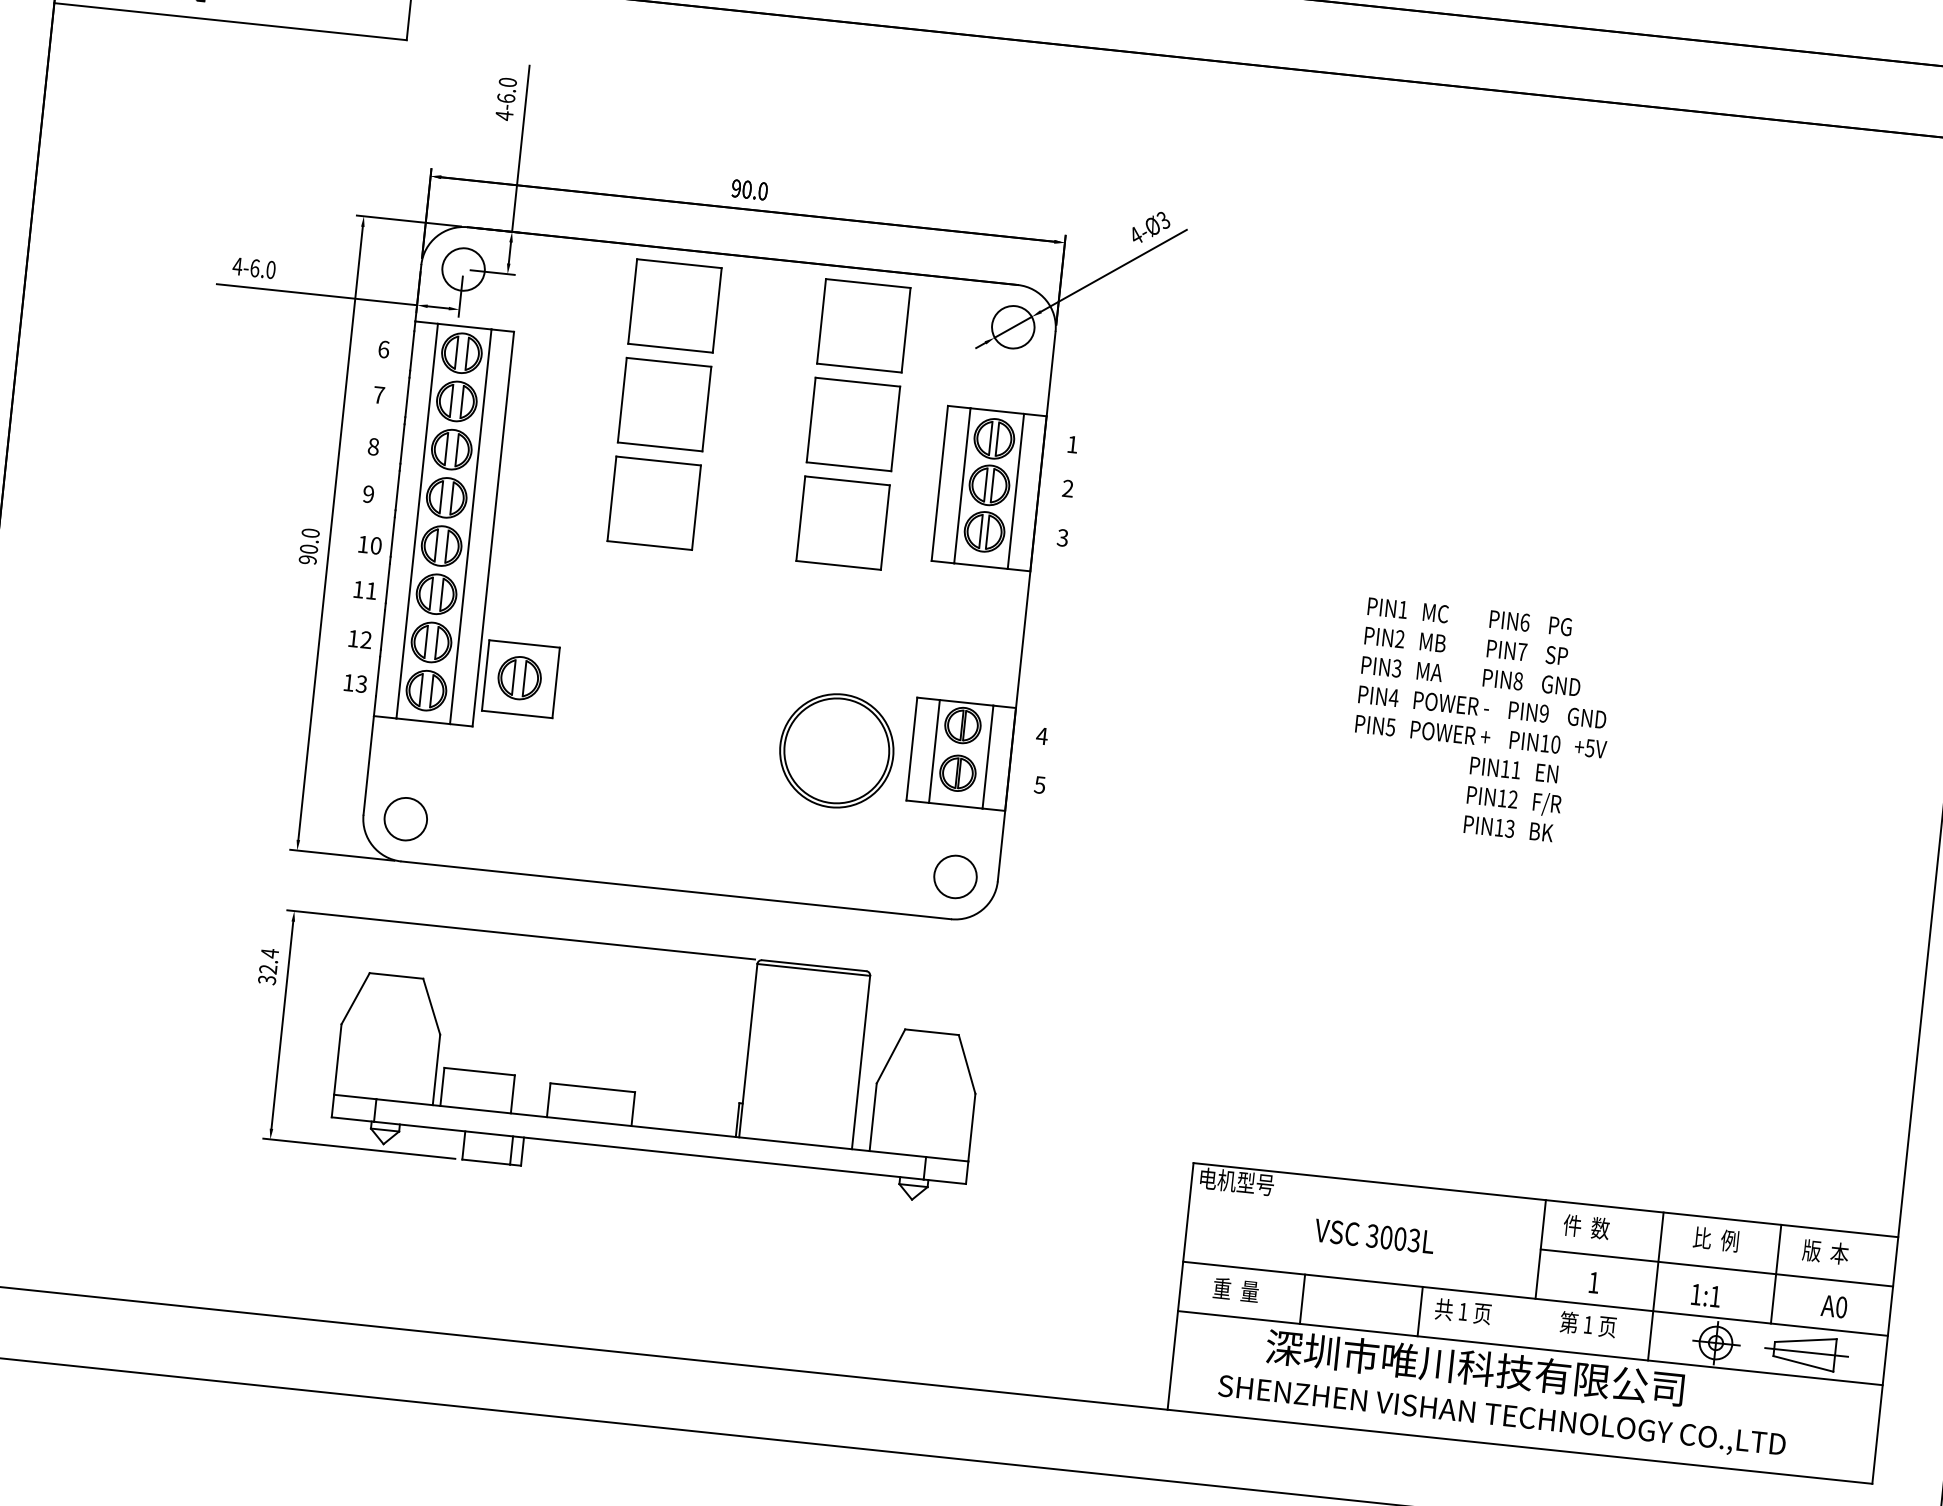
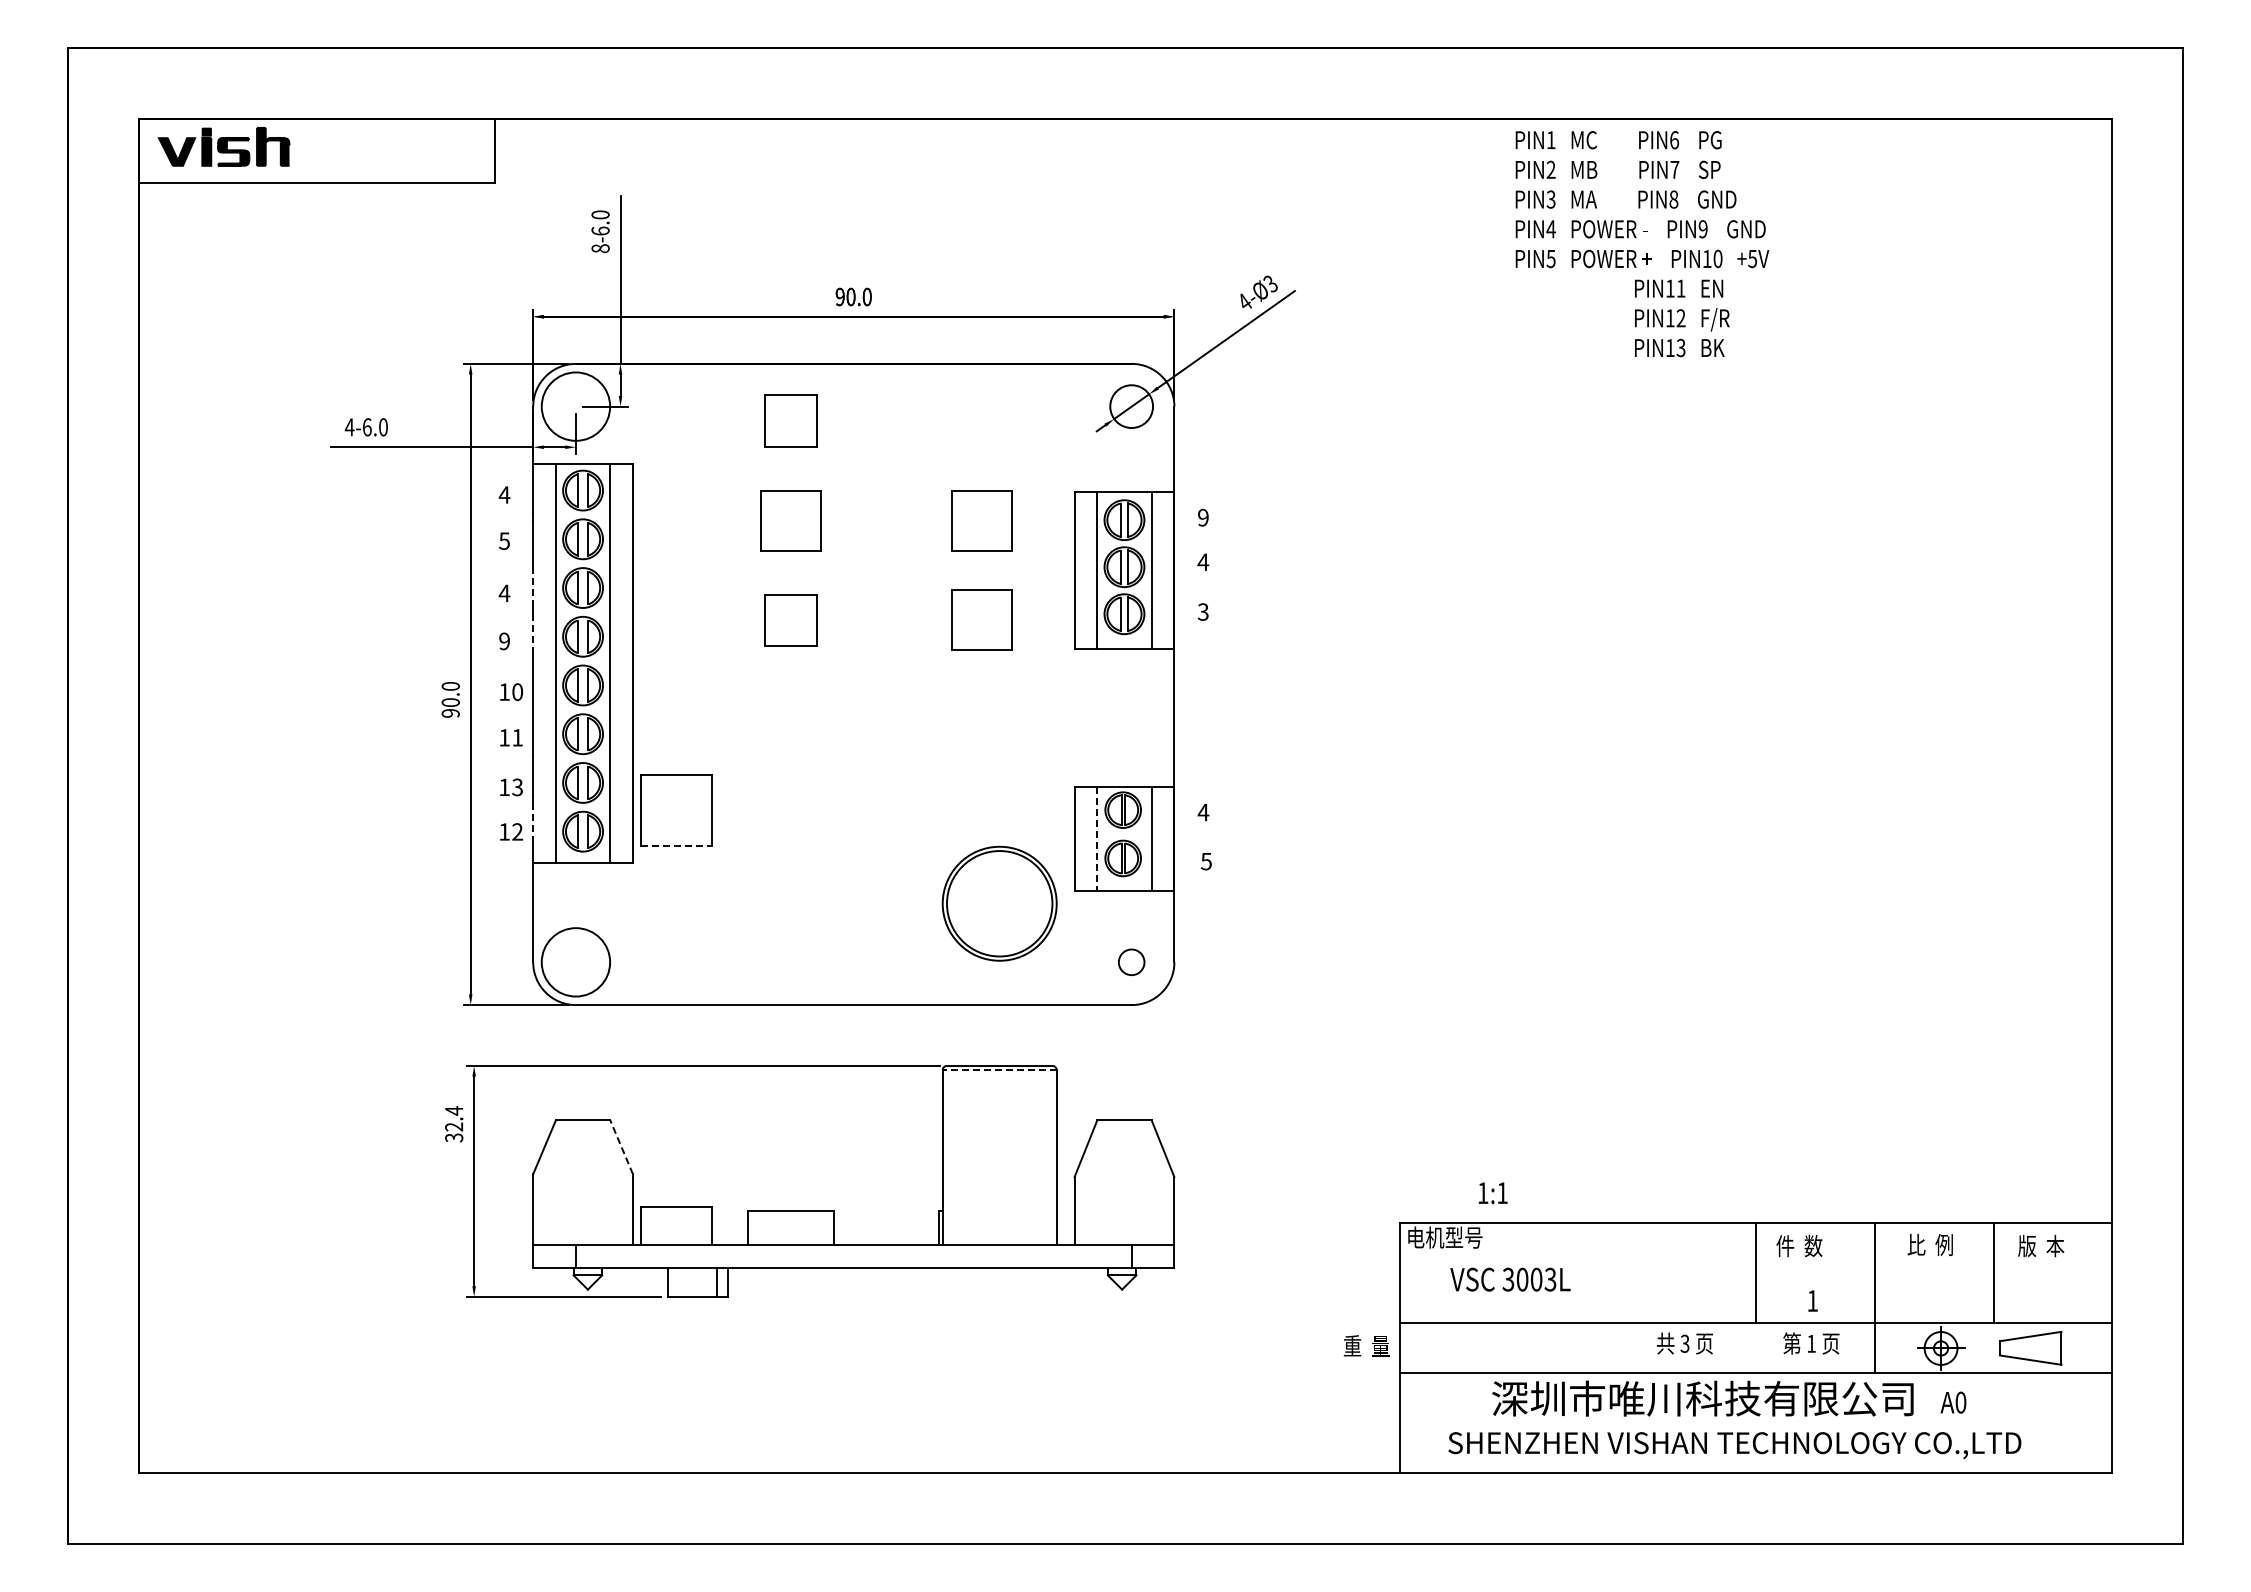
text: (504, 115) -> (600, 248), 4-6.0 -> 8-6.0
circle: (463, 269) -> (575, 406), size x1.6
part: (674, 305) -> (790, 420), size x0.6
part: (863, 325) -> (981, 420), removed
text: (383, 348) -> (504, 494), 6 -> 4
text: (379, 394) -> (504, 540), 7 -> 5
part: (663, 404) -> (790, 520), size x0.7
part: (852, 424) -> (981, 520), size x0.7
line: (402, 443) -> (533, 587), solid -> dashed
text: (1072, 444) -> (1203, 517), 1 -> 9
text: (373, 446) -> (504, 593), 8 -> 4
text: (1068, 487) -> (1203, 561), 2 -> 4
line: (397, 490) -> (533, 634), solid -> dashed
part: (653, 503) -> (790, 620), size x0.6
part: (842, 523) -> (981, 620), size x0.7
text: (366, 640) -> (517, 787), 12 -> 13
line: (378, 676) -> (533, 822), solid -> dashed
part: (519, 678) -> (674, 809), removed
text: (361, 683) -> (517, 831), 13 -> 12
line: (517, 714) -> (676, 845), solid -> dashed
text: (1482, 722) -> (1642, 244), moved
part: (836, 750) -> (999, 903), moved
line: (934, 751) -> (1097, 839), solid -> dashed
circle: (405, 818) -> (575, 961), size x1.6
circle: (955, 876) -> (1131, 961), size x0.6
line: (813, 970) -> (999, 1070), solid -> dashed
line: (431, 1006) -> (621, 1146), solid -> dashed
text: (1374, 1236) -> (1510, 1279), moved
line: (1716, 1268) -> (1933, 1273), removed
text: (1236, 1289) -> (1366, 1345), moved
text: (1705, 1295) -> (1492, 1193), moved
line: (1302, 1299) -> (1523, 1348), removed
text: (1834, 1306) -> (1953, 1402), moved
line: (1419, 1311) -> (1641, 1348), removed
text: (1462, 1311) -> (1684, 1343), 1 -> 3
line: (1806, 1352) -> (2032, 1348), removed

